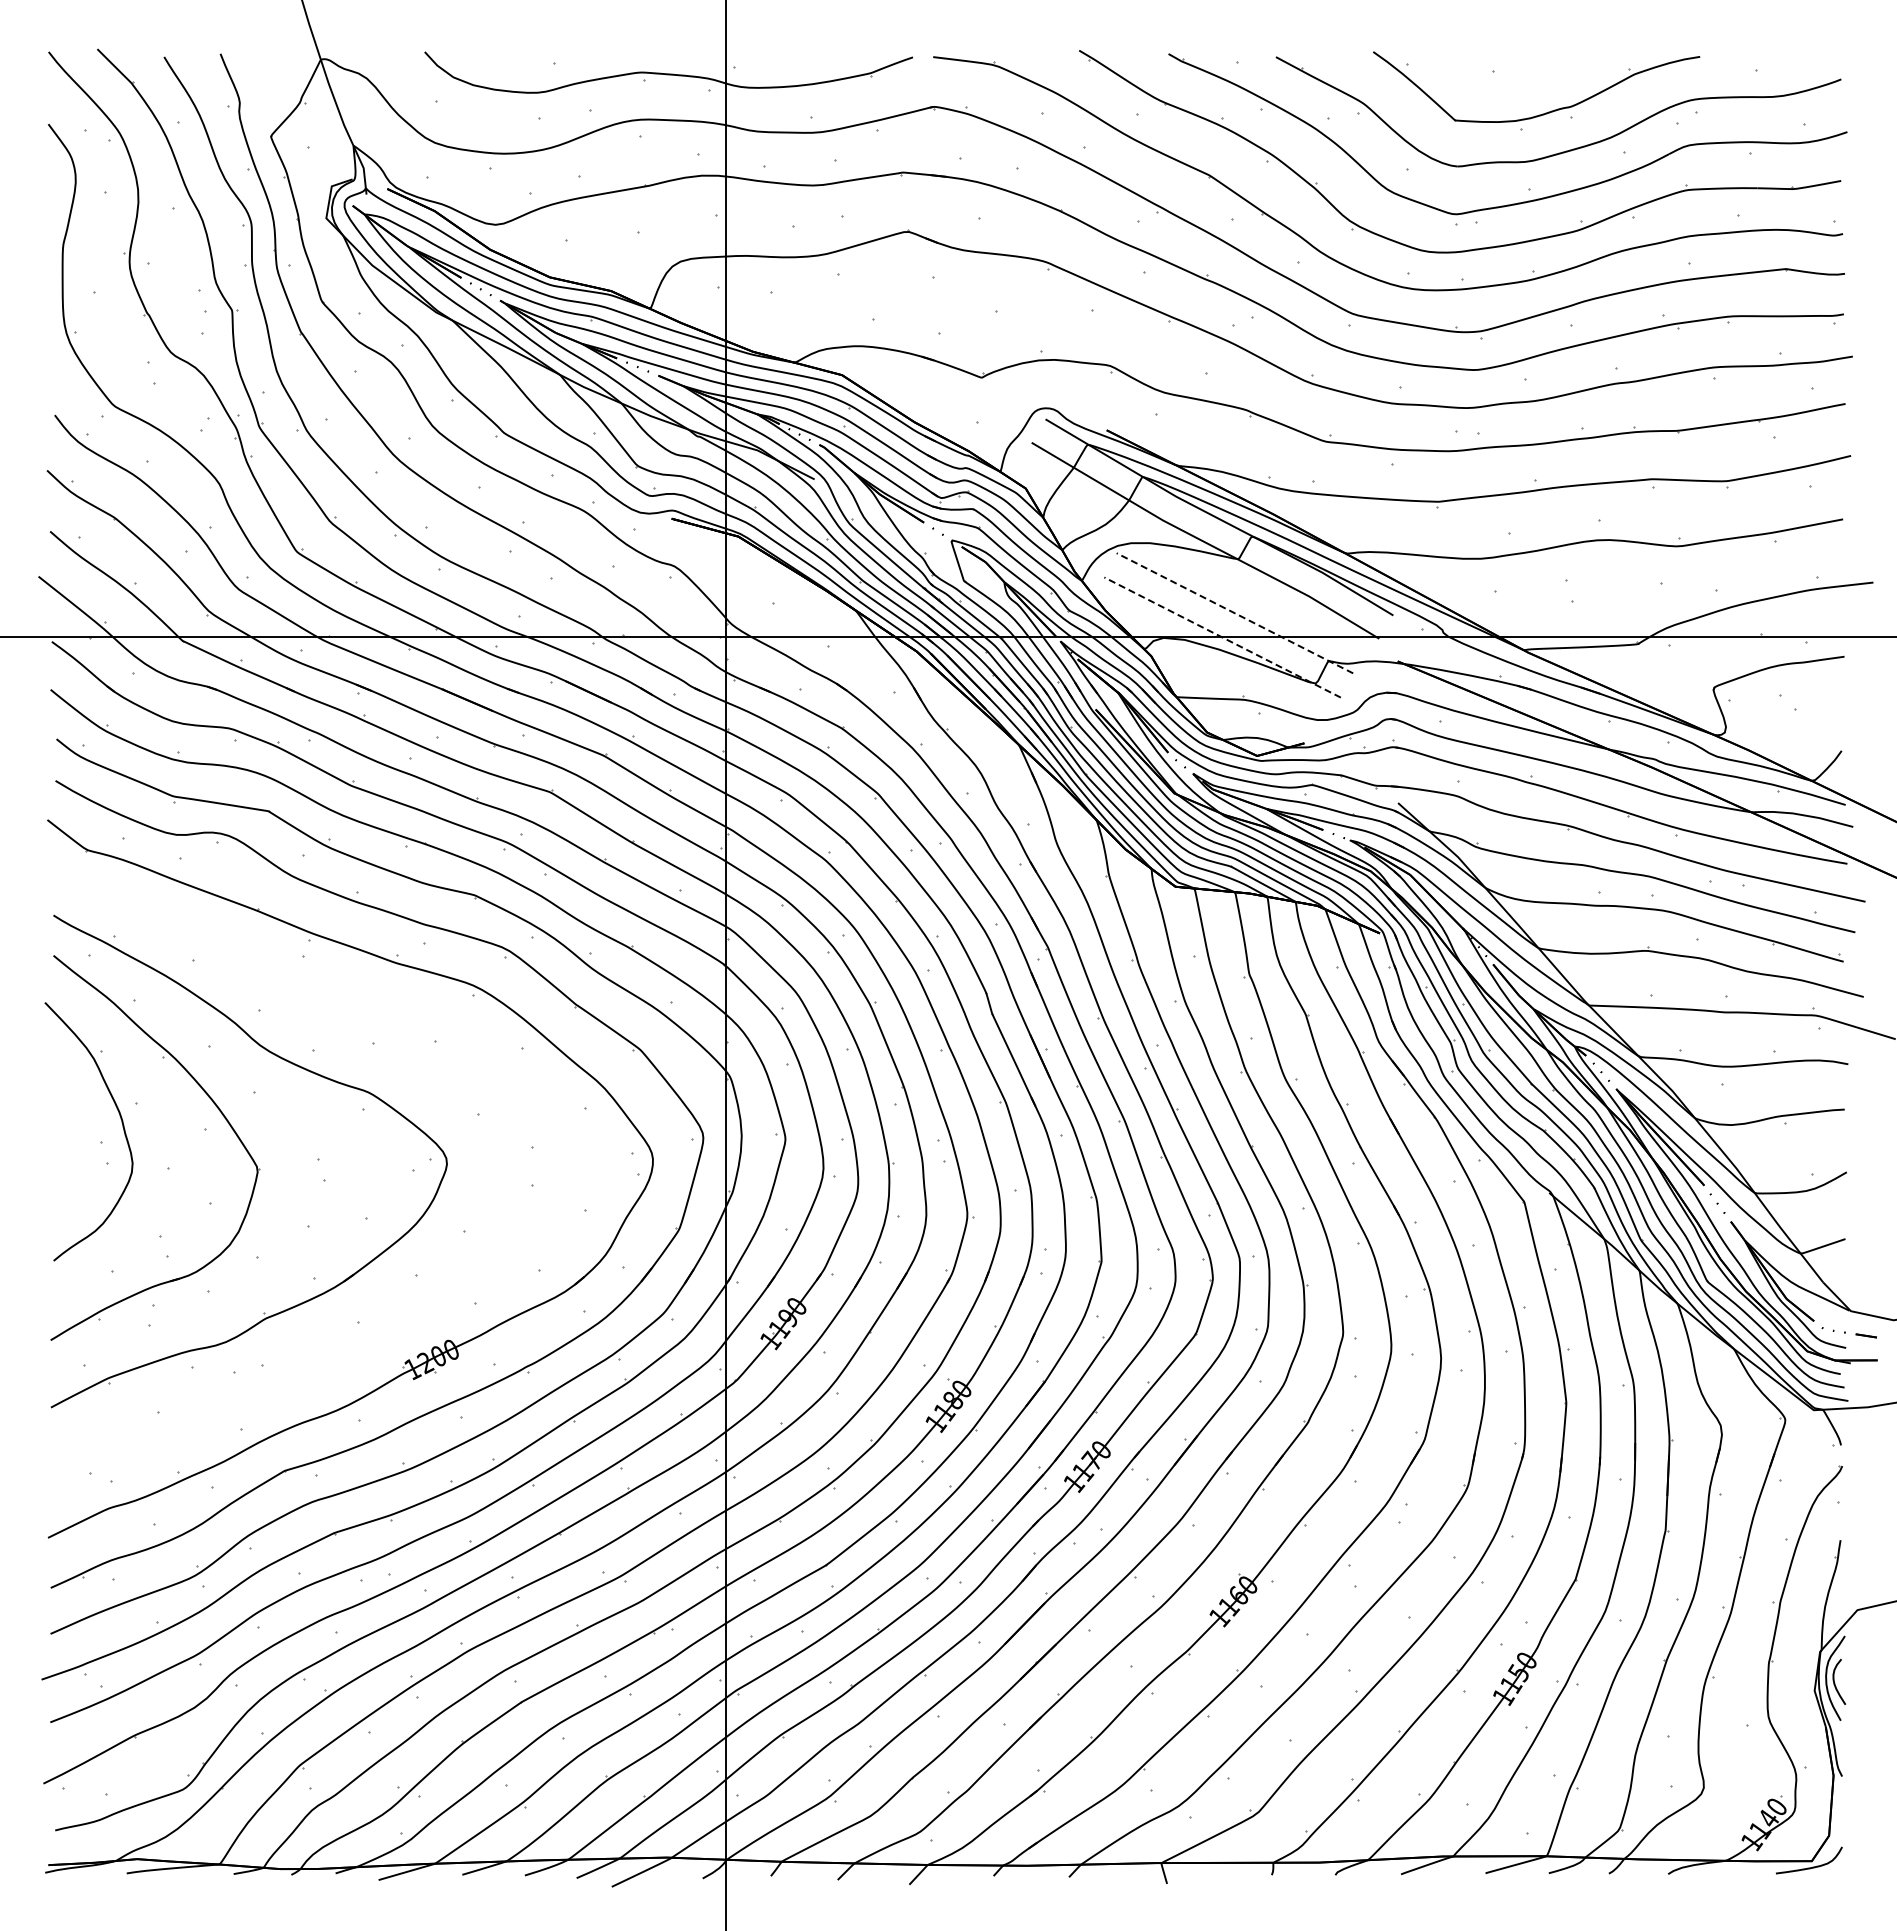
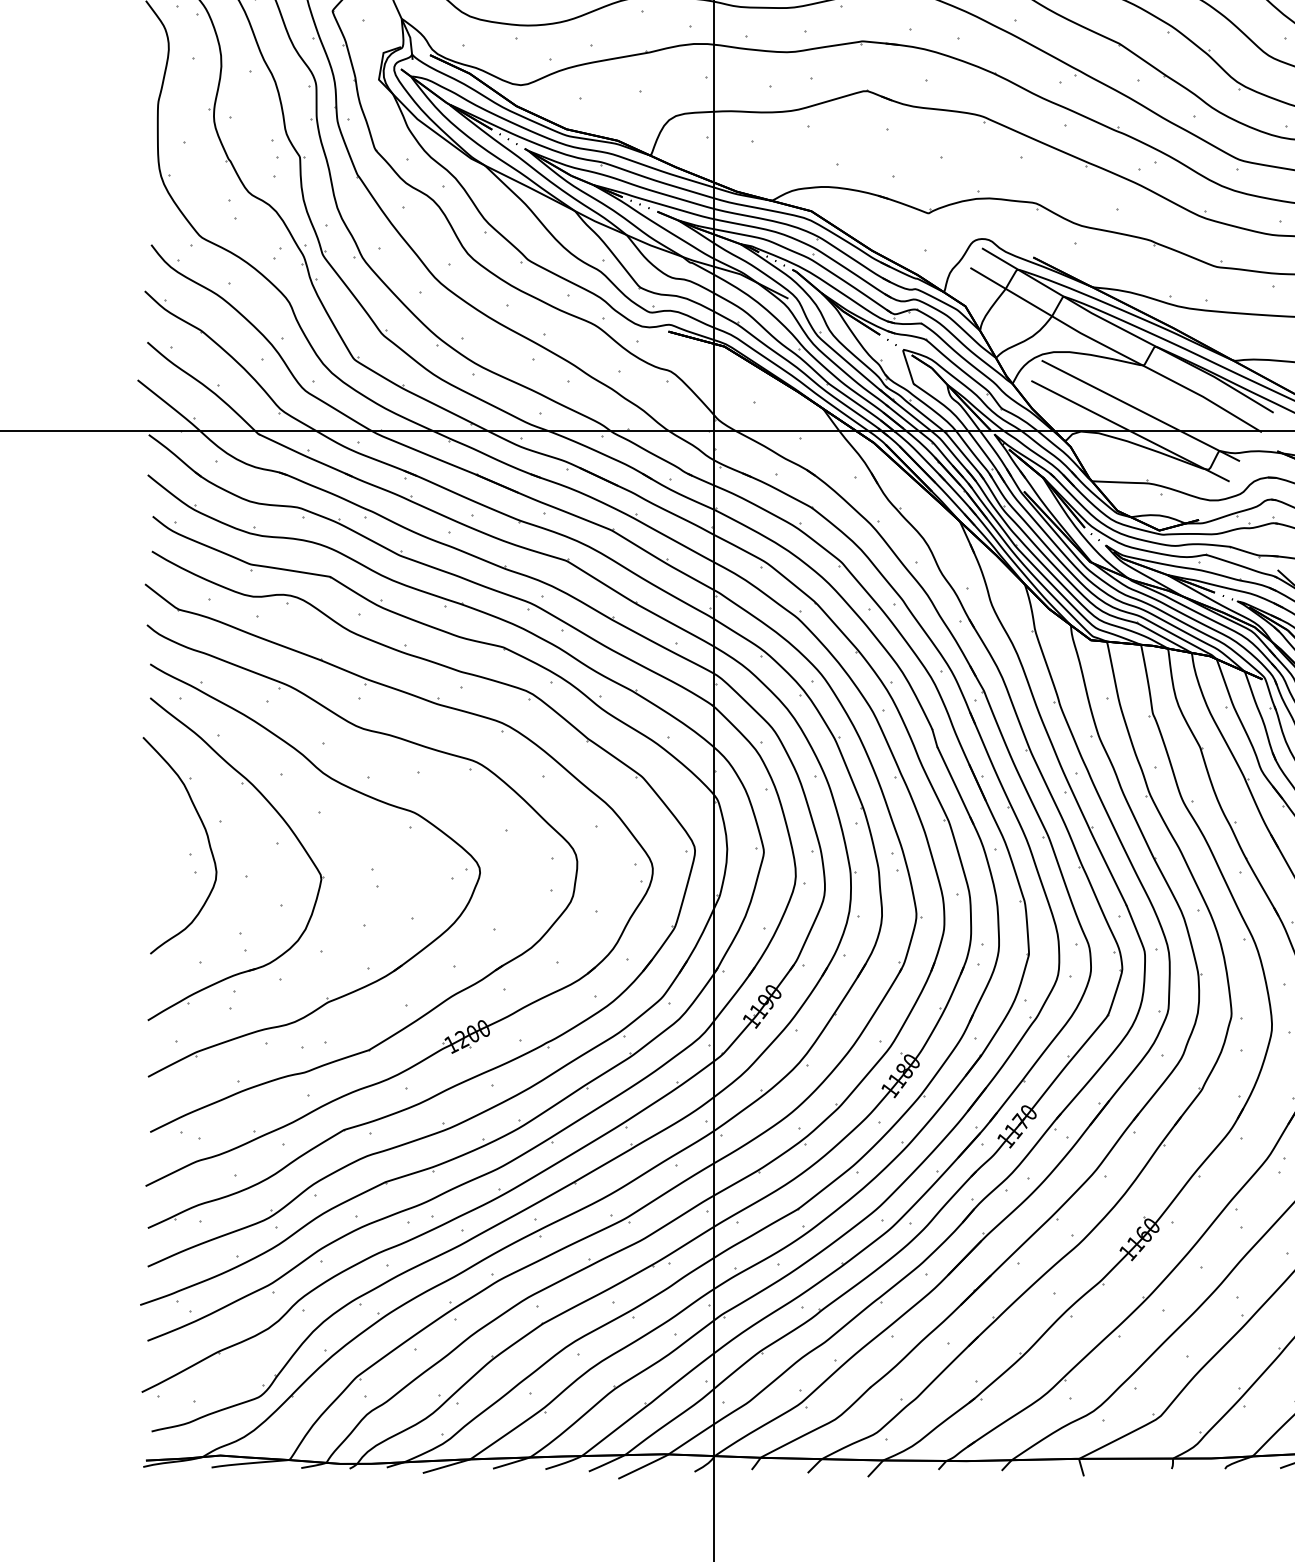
line: (1234, 613) -> (1140, 411), dashed -> solid
line: (1222, 637) -> (1130, 431), dashed -> solid
part: (361, 1008) -> (408, 742), added

